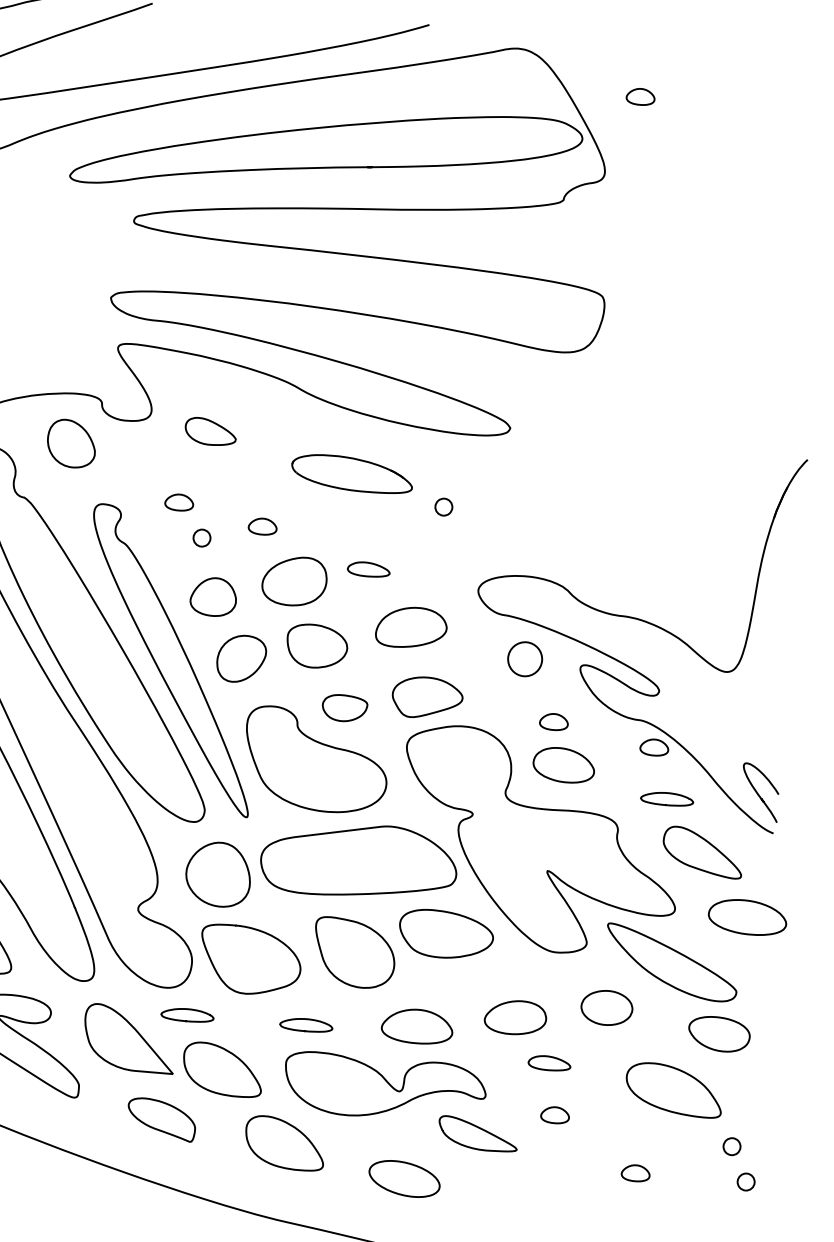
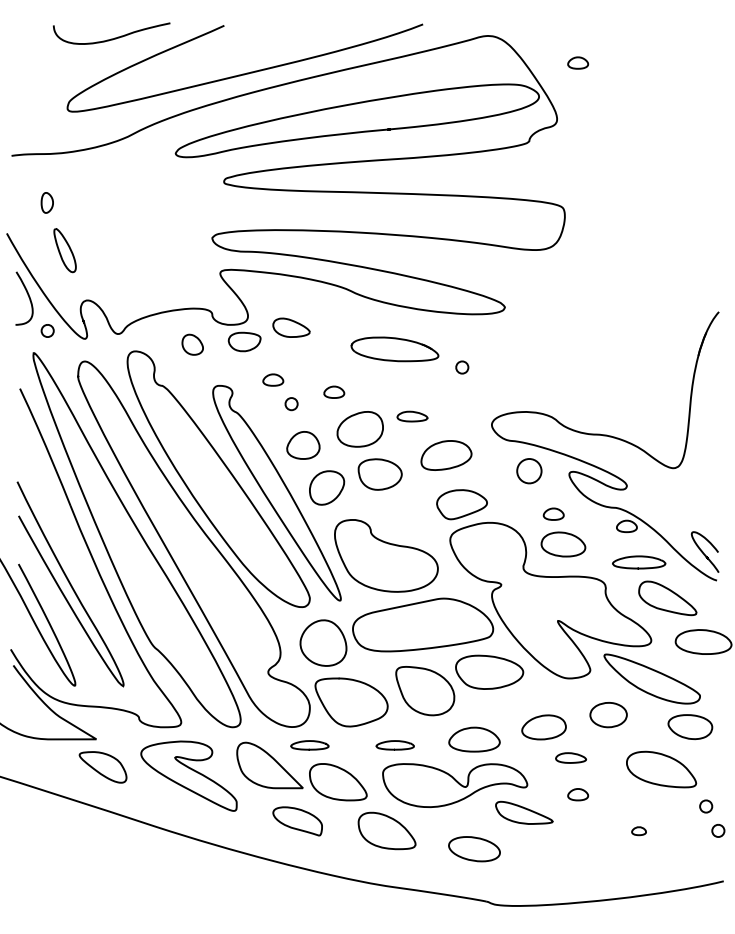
part: (71, 443) -> (192, 344), size x0.6
part: (344, 707) -> (244, 341), moved
part: (666, 799) -> (638, 562), size x1.4
part: (635, 1172) -> (638, 830), size x0.7

